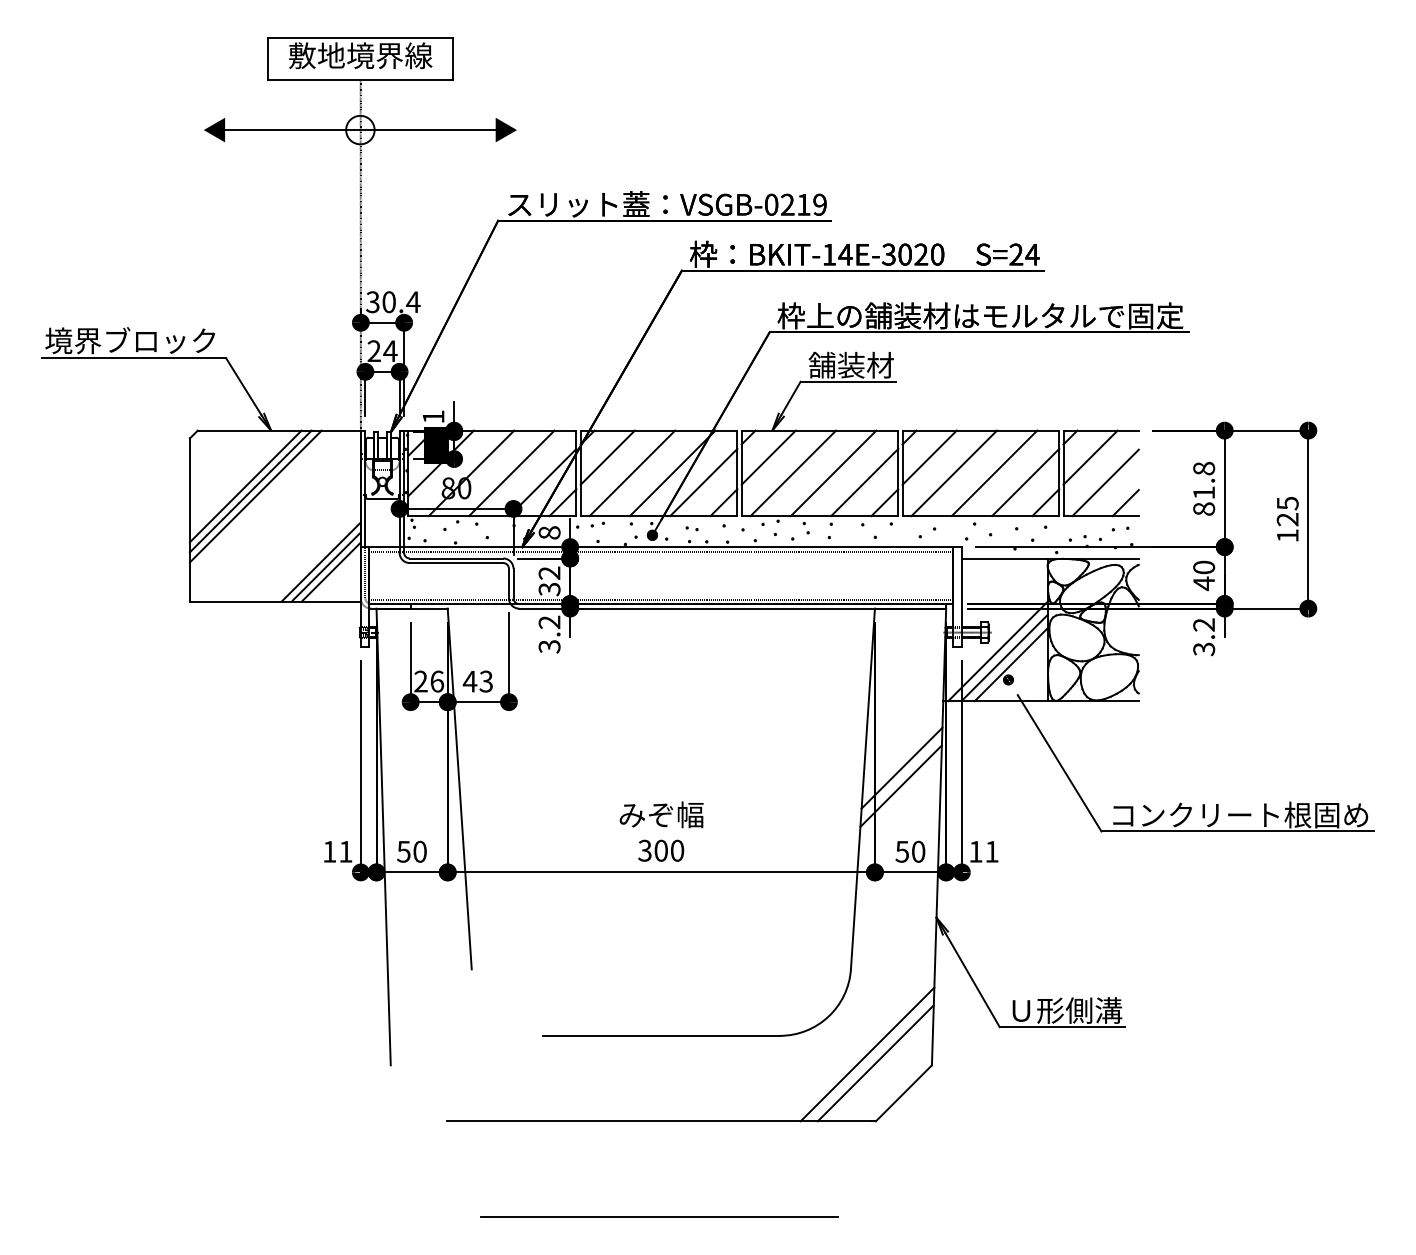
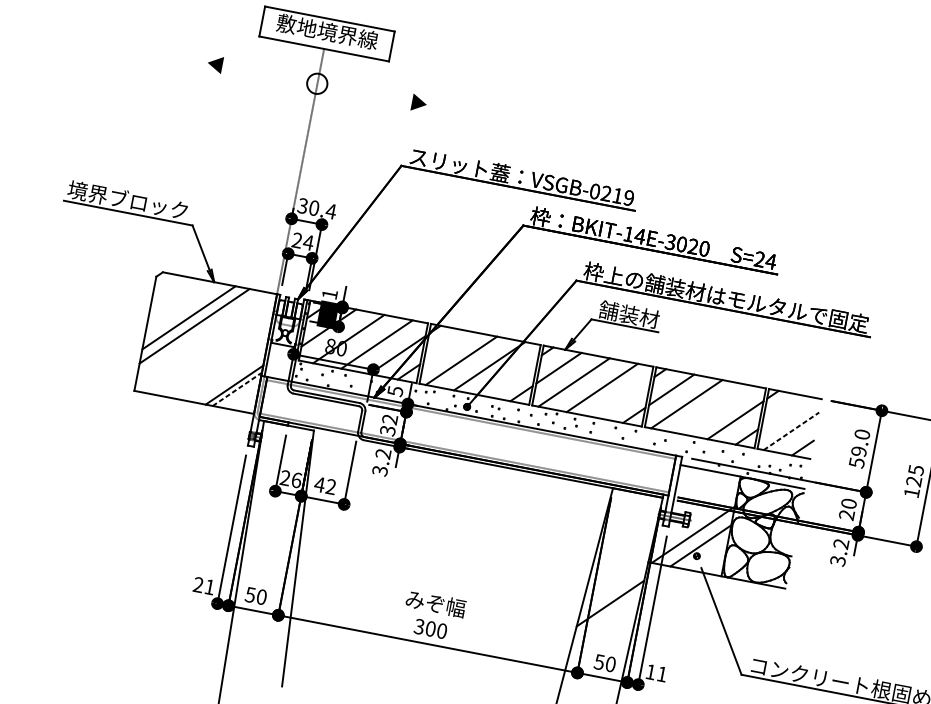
line: (359, 130) -> (316, 83), removed
line: (607, 457) -> (446, 346), removed
line: (1090, 457) -> (784, 411), removed
line: (994, 473) -> (714, 409), removed
line: (703, 482) -> (509, 376), removed
line: (864, 482) -> (622, 398), removed
line: (1105, 482) -> (791, 431), solid -> dashed
text: (1204, 488) -> (859, 448), 81.8 -> 59.0
line: (250, 491) -> (191, 322), removed
text: (549, 532) -> (395, 391), 8 -> 5
line: (320, 561) -> (231, 380), removed
line: (331, 572) -> (237, 389), solid -> dashed
text: (1203, 583) -> (846, 514), 40 -> 20
line: (1004, 658) -> (697, 540), removed
text: (485, 681) -> (330, 486), 43 -> 42
line: (900, 785) -> (607, 615), removed
text: (329, 851) -> (198, 584), 11 -> 21

